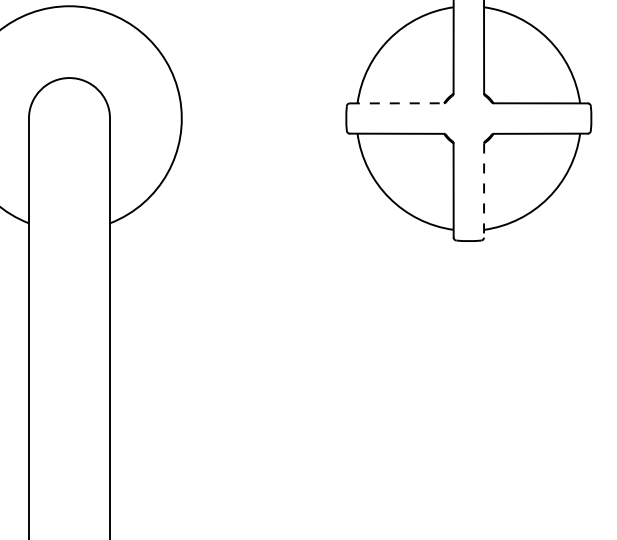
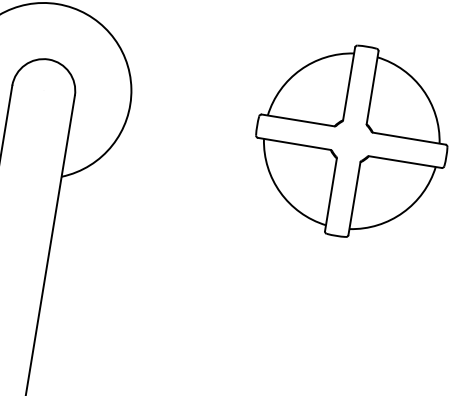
line: (397, 103) -> (298, 120), dashed -> solid
line: (484, 191) -> (354, 199), dashed -> solid

